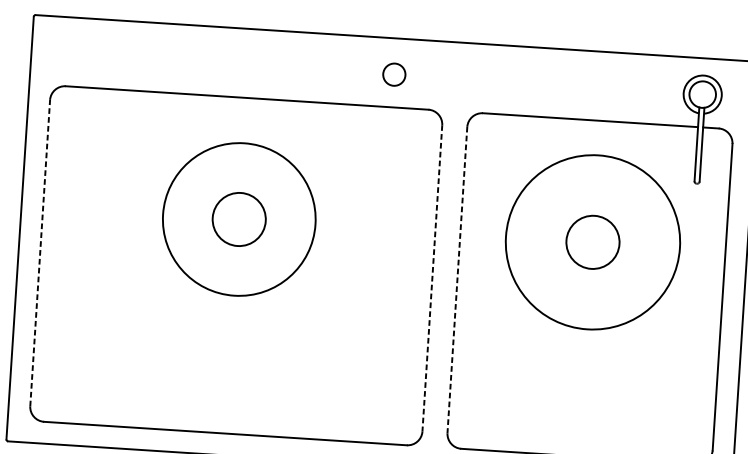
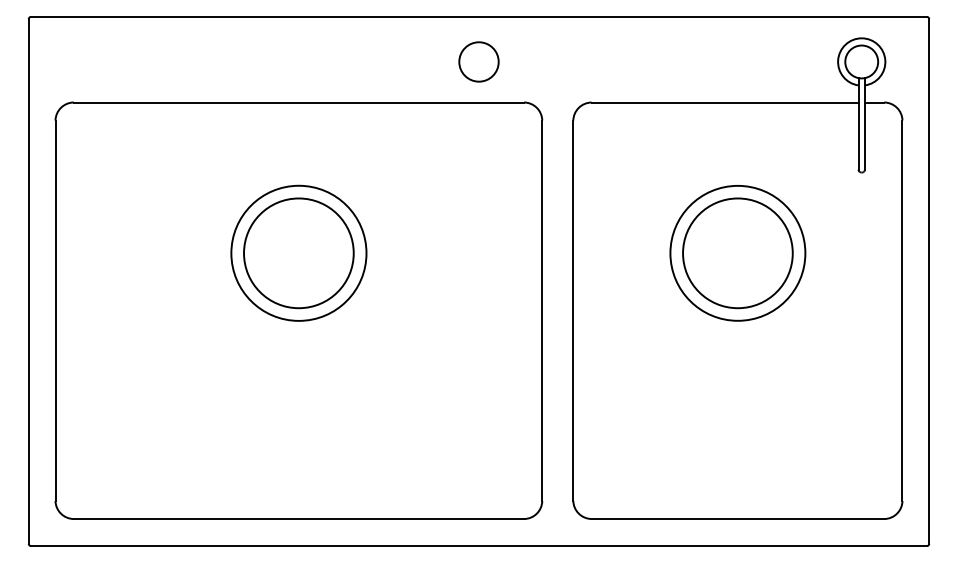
circle: (393, 74) -> (478, 61), size x1.43
circle: (238, 218) -> (298, 252), size x0.71
circle: (238, 219) -> (298, 253), size x1.67
circle: (592, 241) -> (737, 252), size x0.62
circle: (592, 242) -> (737, 253), size x1.67
line: (40, 252) -> (55, 310), dashed -> solid
line: (432, 279) -> (542, 311), dashed -> solid
line: (457, 280) -> (573, 311), dashed -> solid

